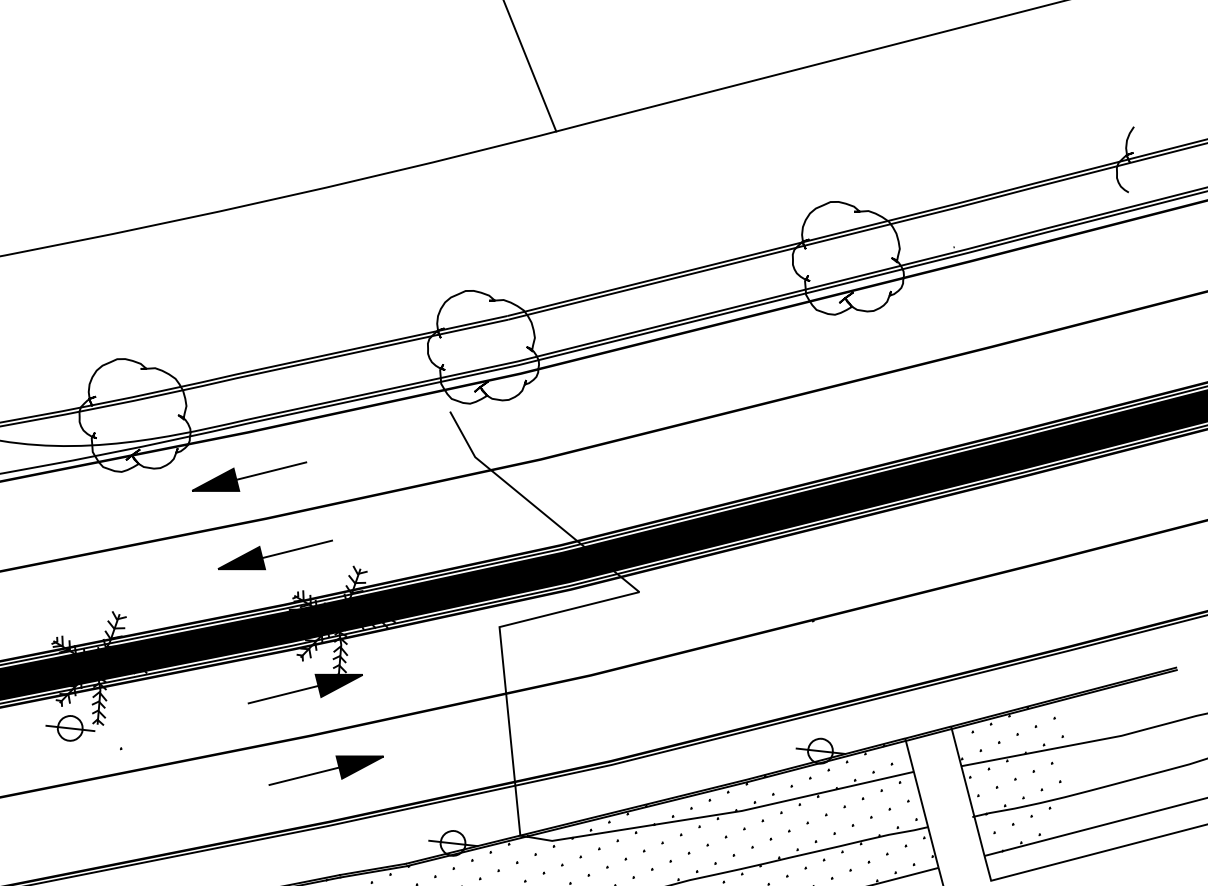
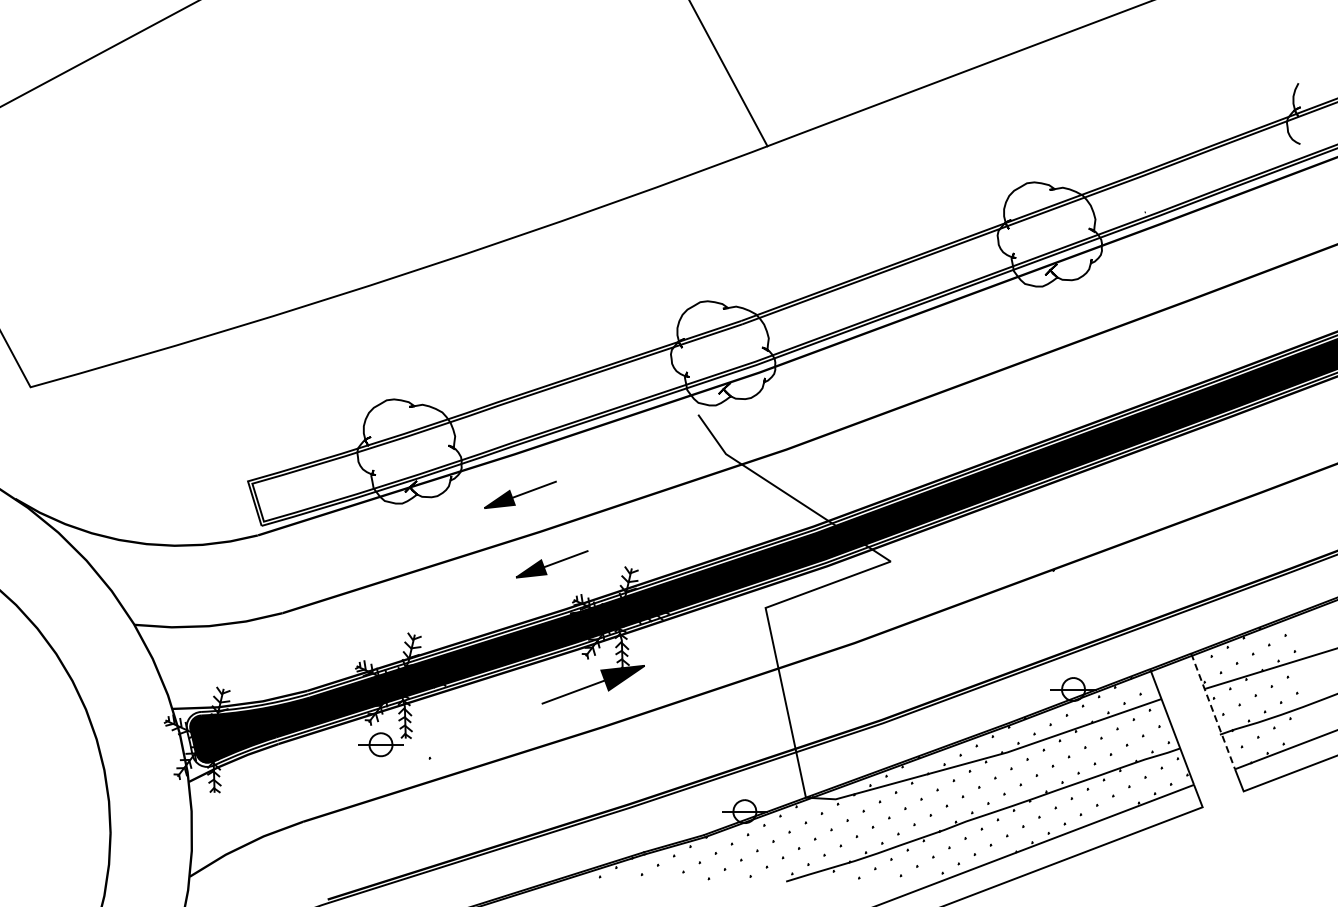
part: (249, 476) -> (520, 494), size x0.7
part: (274, 555) -> (551, 564), size x0.7
part: (325, 770) -> (620, 757), removed
line: (968, 791) -> (1213, 711), solid -> dashed

